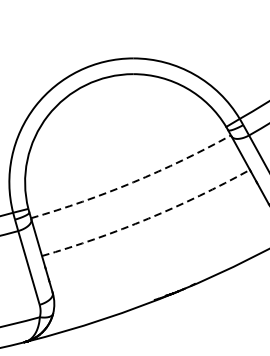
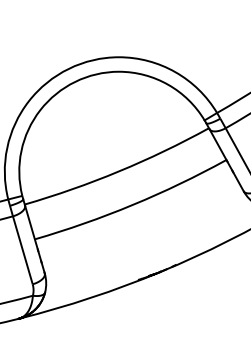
arc: (132, 182) -> (118, 171), dashed -> solid
arc: (147, 218) -> (132, 204), dashed -> solid

